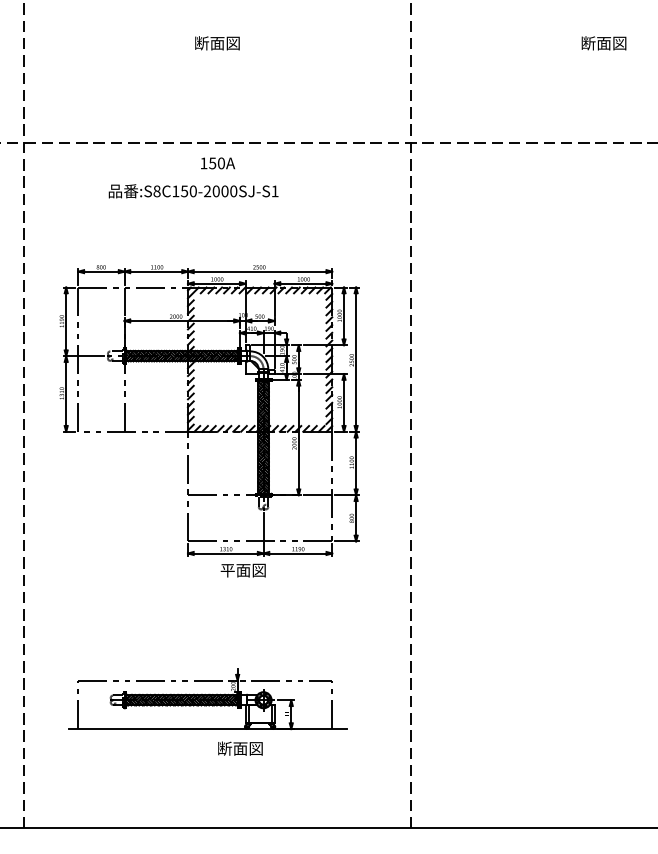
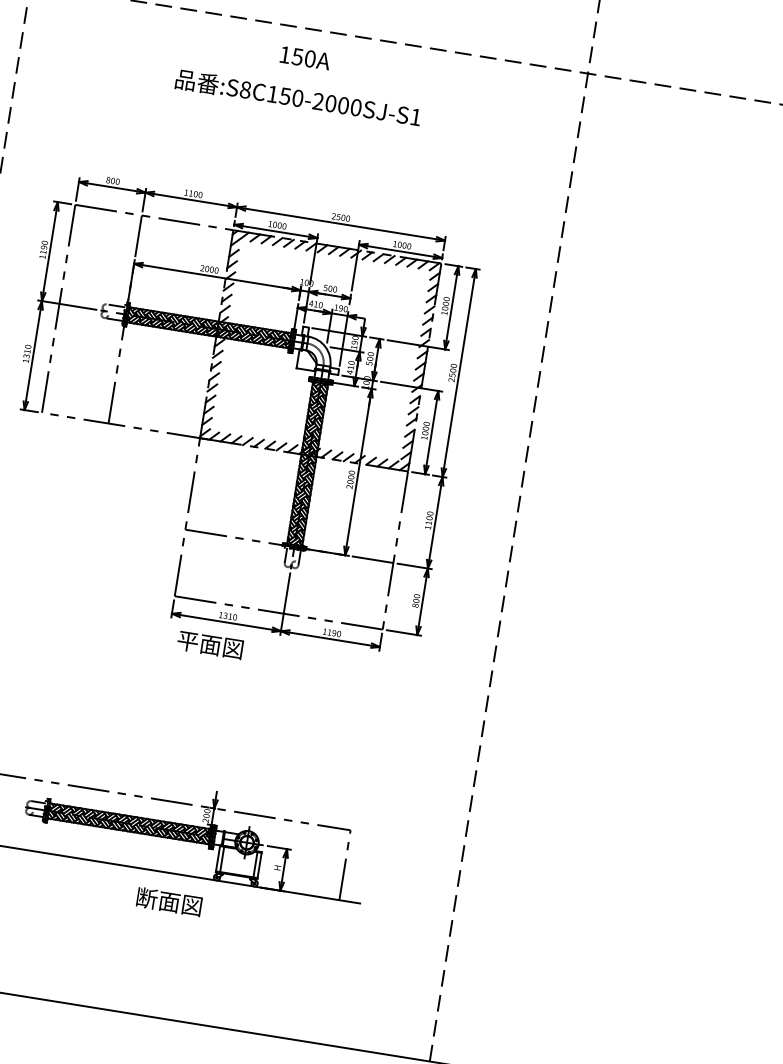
text: (193, 191) -> (298, 98), moved
text: (242, 570) -> (209, 644), moved
text: (240, 748) -> (169, 901), moved

